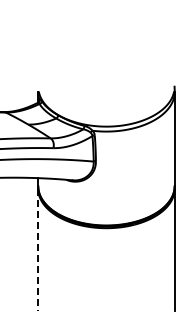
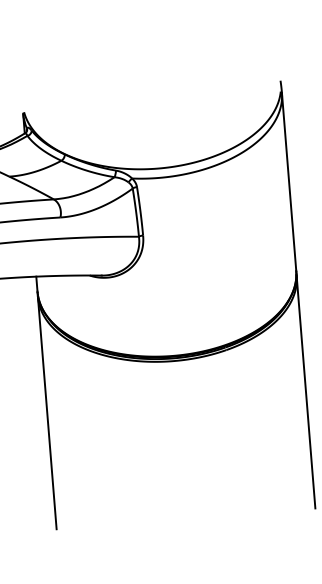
line: (38, 250) -> (47, 413), dashed -> solid

